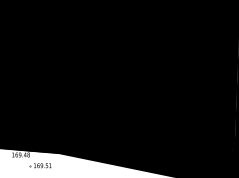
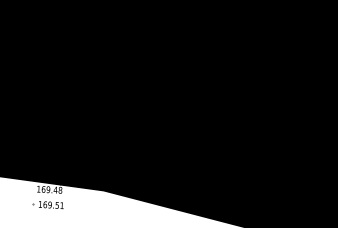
part: (40, 165) -> (48, 204), moved

